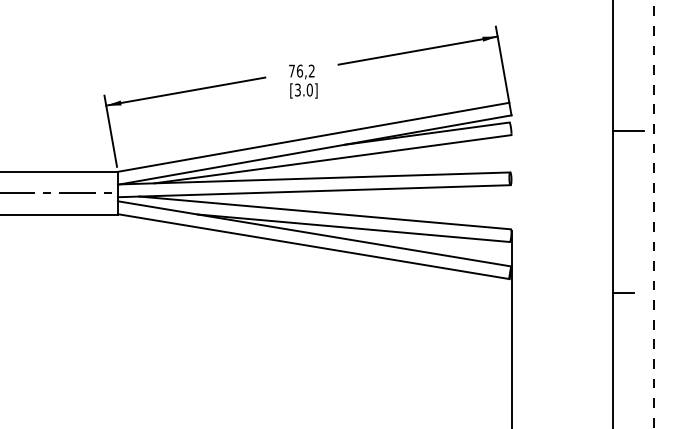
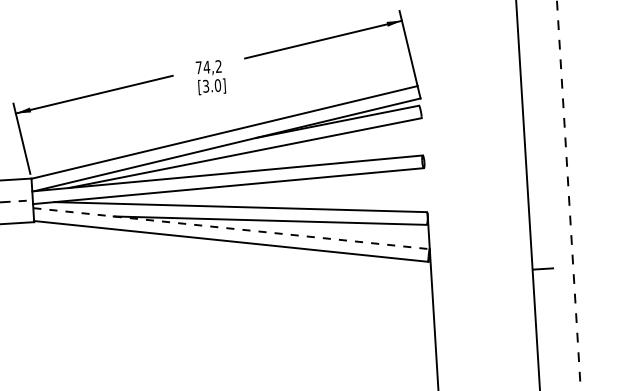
text: (299, 70) -> (206, 66), 76,2 -> 74,2
line: (628, 131) -> (538, 107), removed
line: (315, 233) -> (232, 228), solid -> dashed

